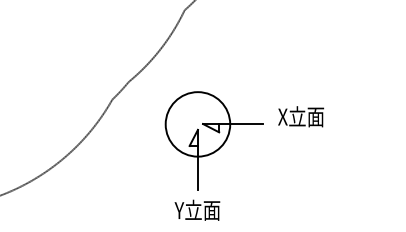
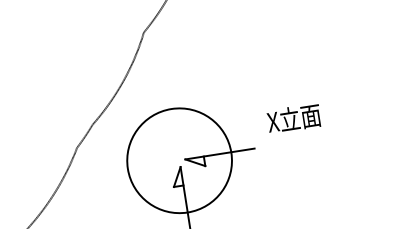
text: (301, 116) -> (294, 118), moved
circle: (197, 124) -> (179, 160), size x1.4

